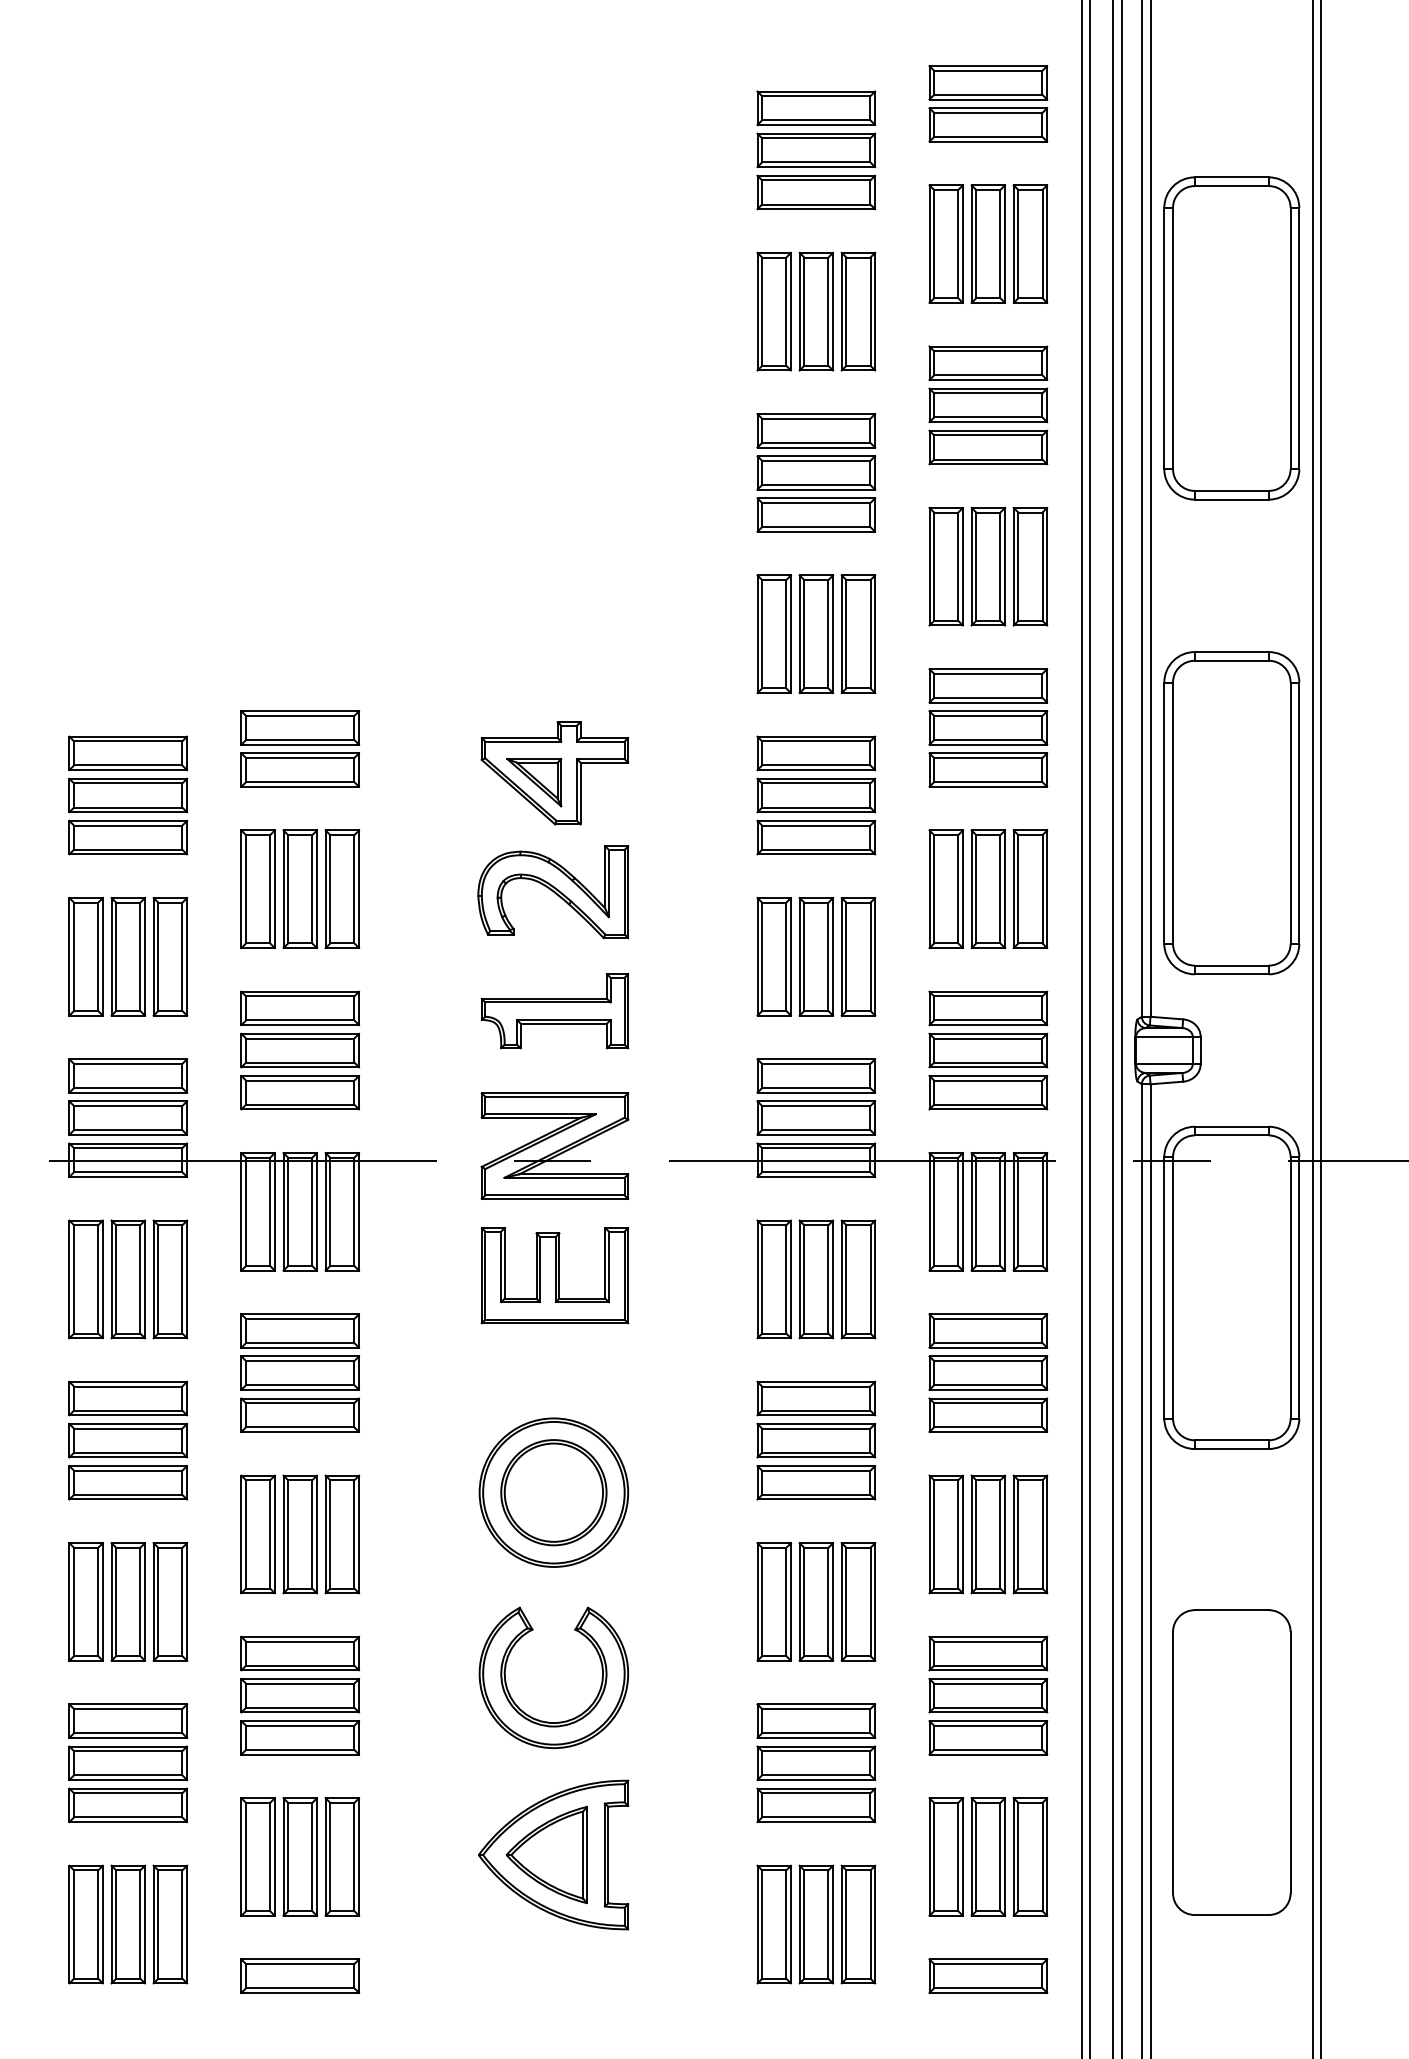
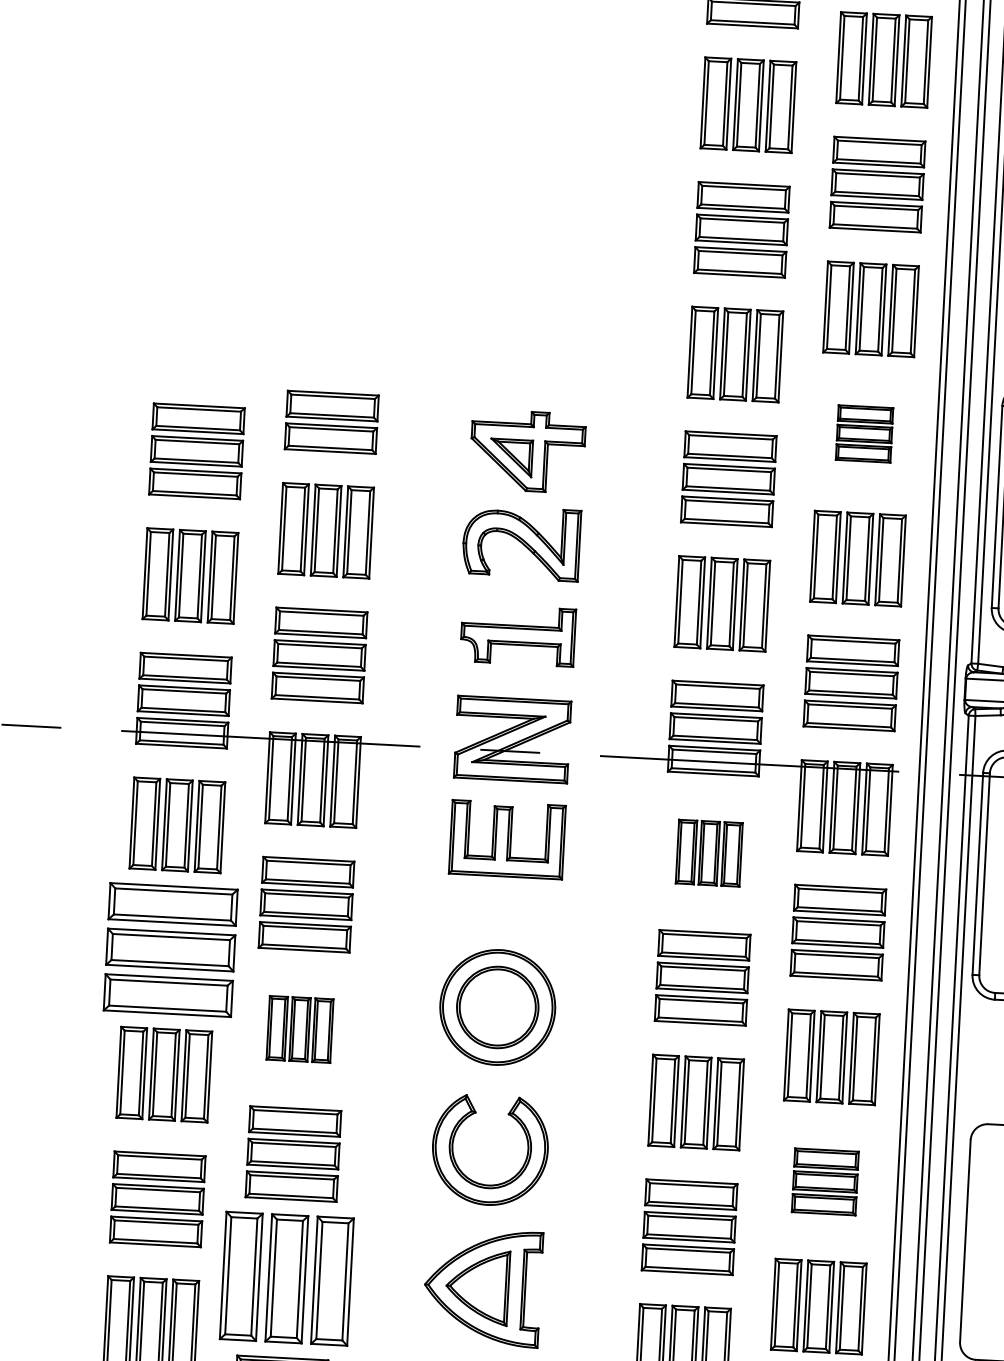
part: (988, 727) -> (864, 433), size x0.6
part: (816, 1279) -> (709, 853), size x0.7
part: (128, 1440) -> (171, 949), size x1.4
part: (300, 1534) -> (300, 1029), size x0.7
part: (988, 1695) -> (825, 1181), size x0.7
part: (300, 1856) -> (287, 1278), size x1.4

